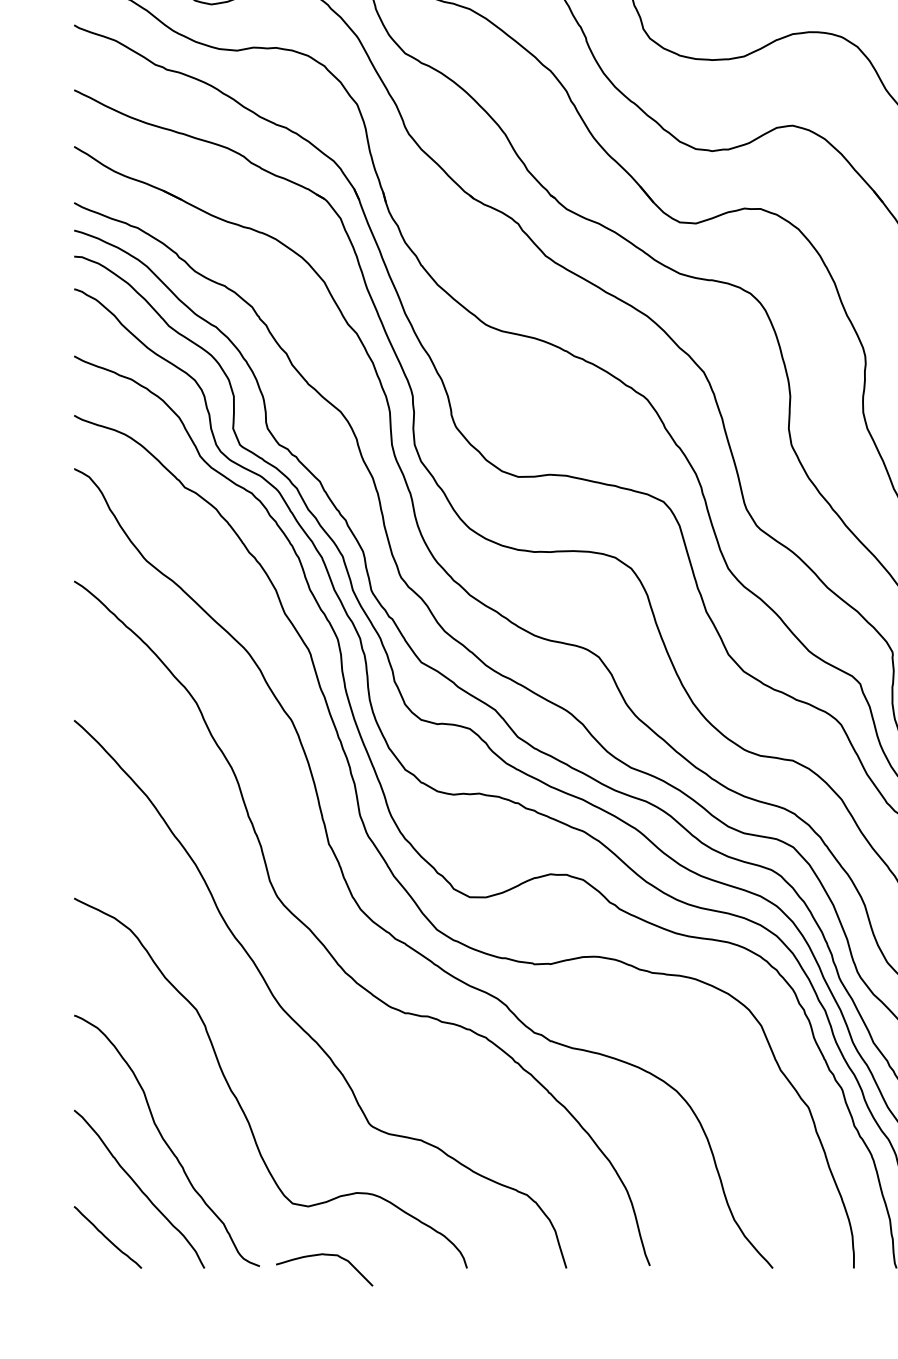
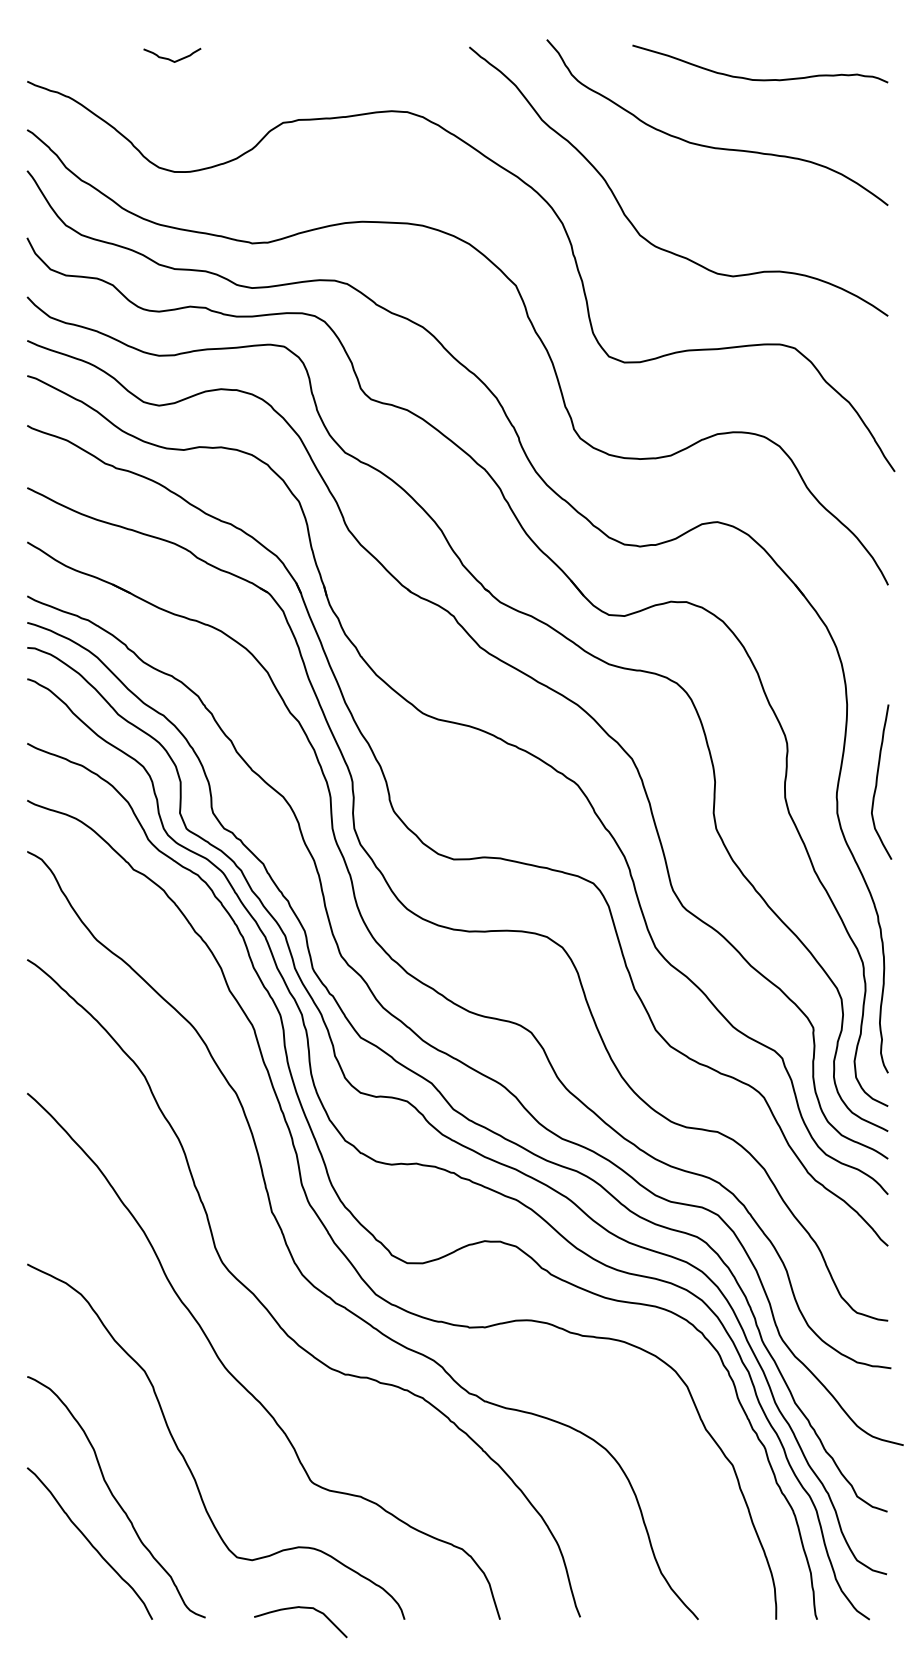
curve: (106, 1236) -> (58, 1589), removed
curve: (324, 1255) -> (300, 1608), moved

